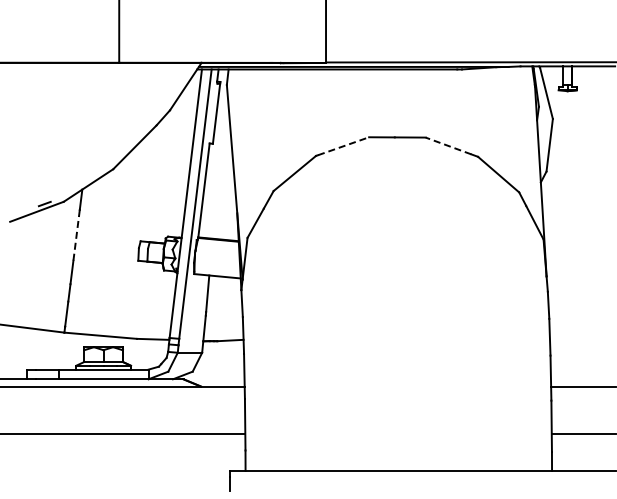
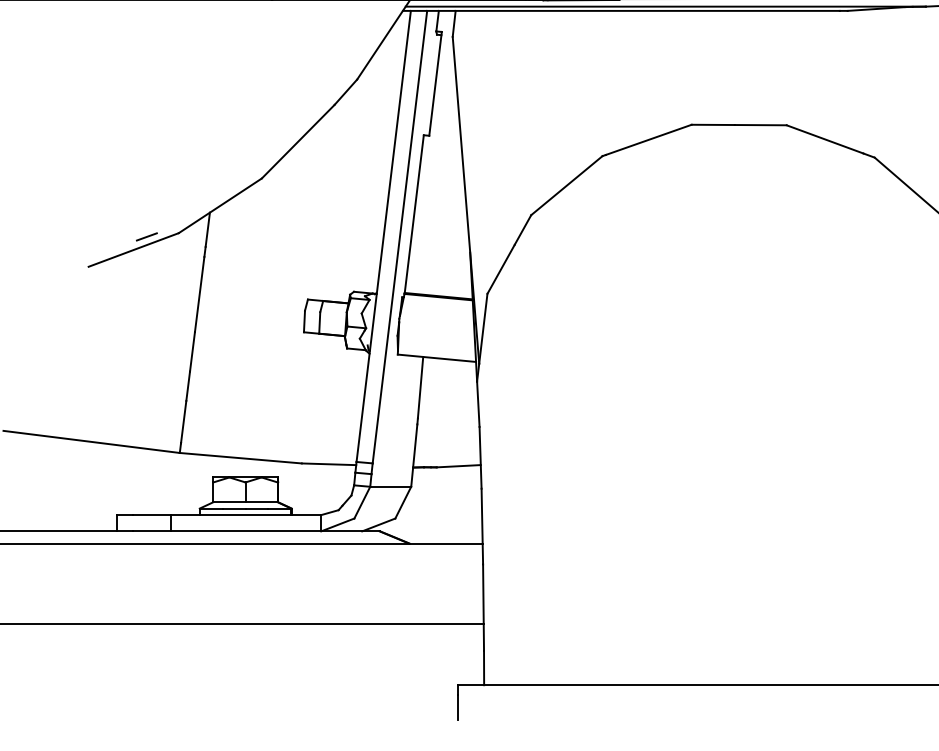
line: (448, 145) -> (825, 138), dashed -> solid
line: (344, 146) -> (650, 140), dashed -> solid
line: (76, 238) -> (200, 294), dashed -> solid

